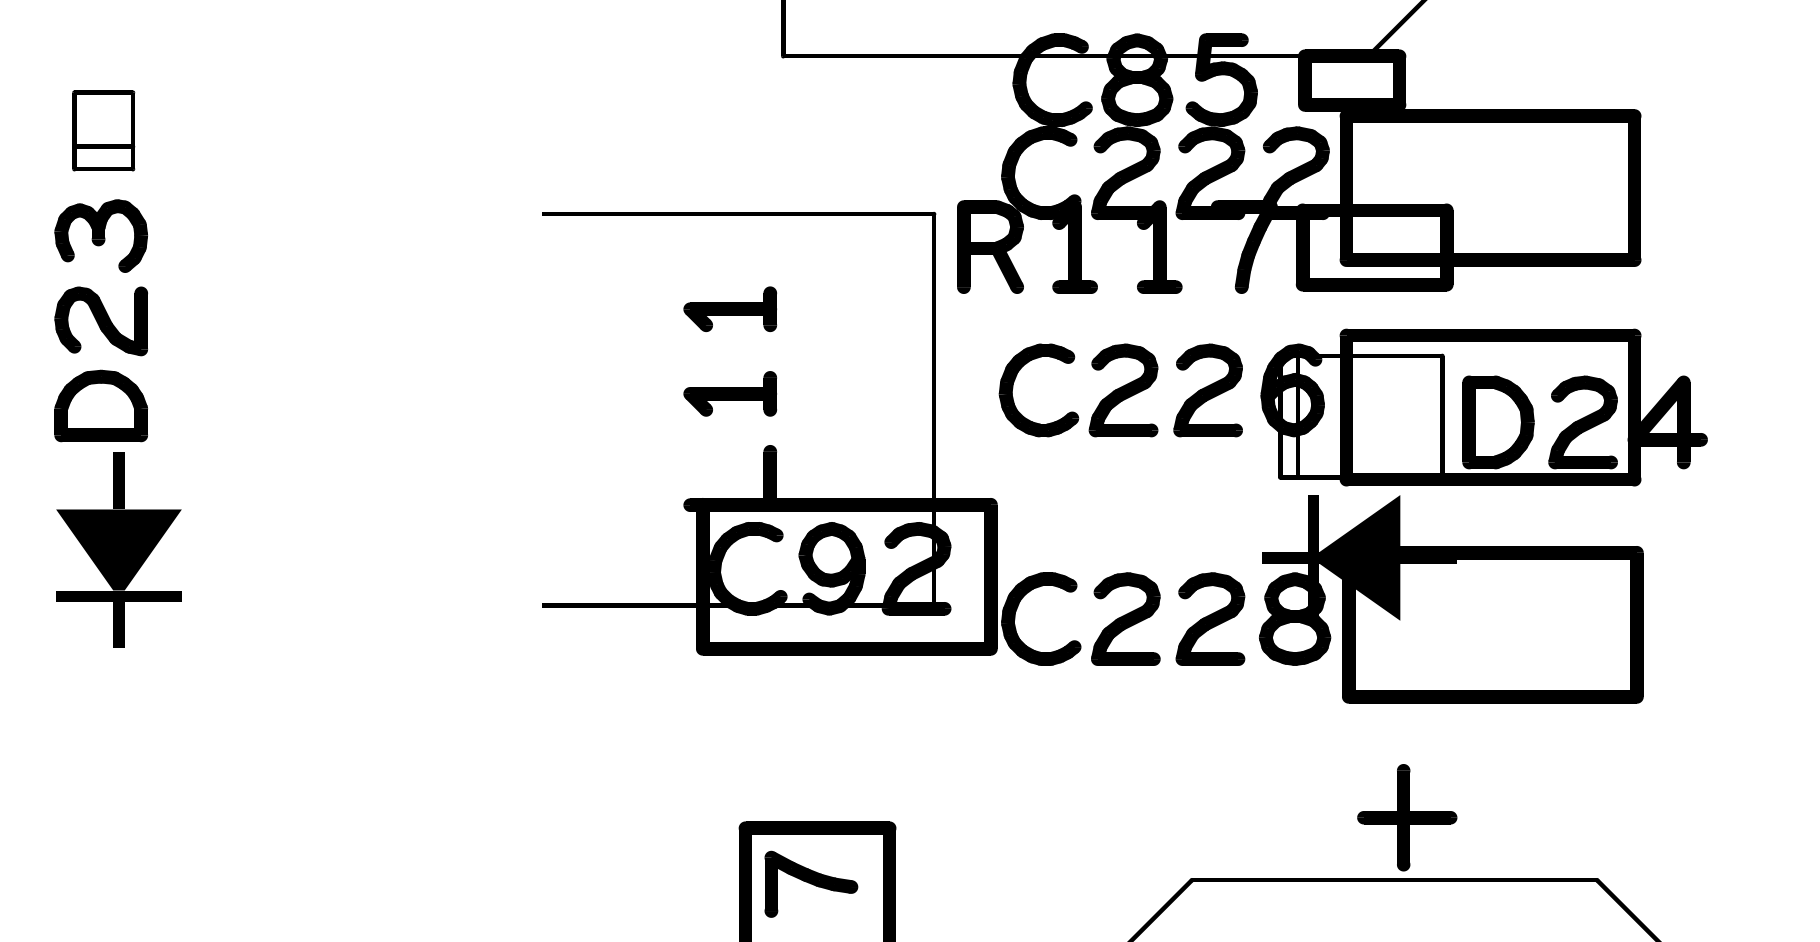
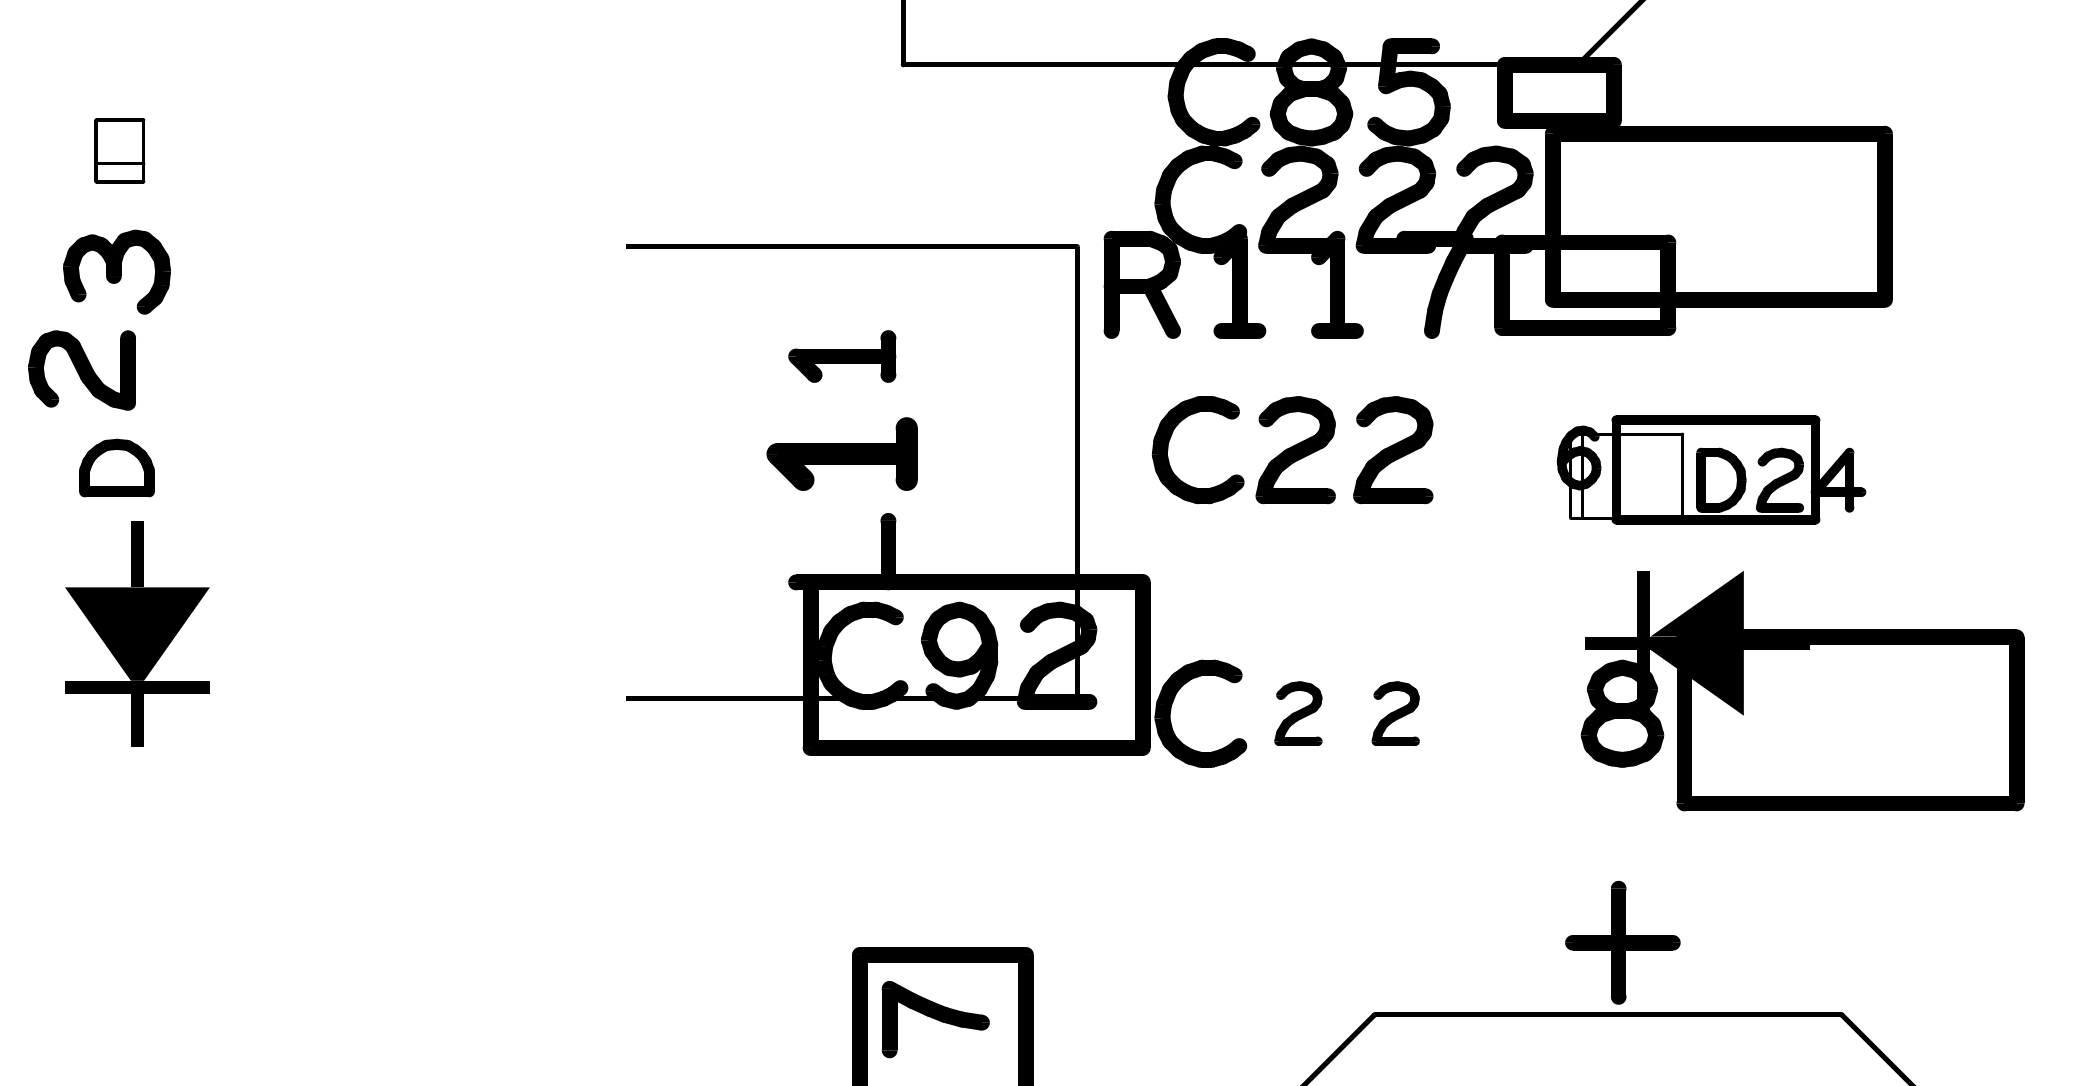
part: (103, 130) -> (119, 150), size x0.7
part: (100, 321) -> (81, 370), moved
part: (730, 393) -> (842, 453), size x1.4
part: (100, 405) -> (116, 467), size x0.7
part: (1484, 407) -> (1711, 469), size x0.6
part: (1451, 599) -> (1802, 691), moved
part: (1125, 618) -> (1298, 713), size x0.6
part: (1210, 618) -> (1395, 713), size x0.6

